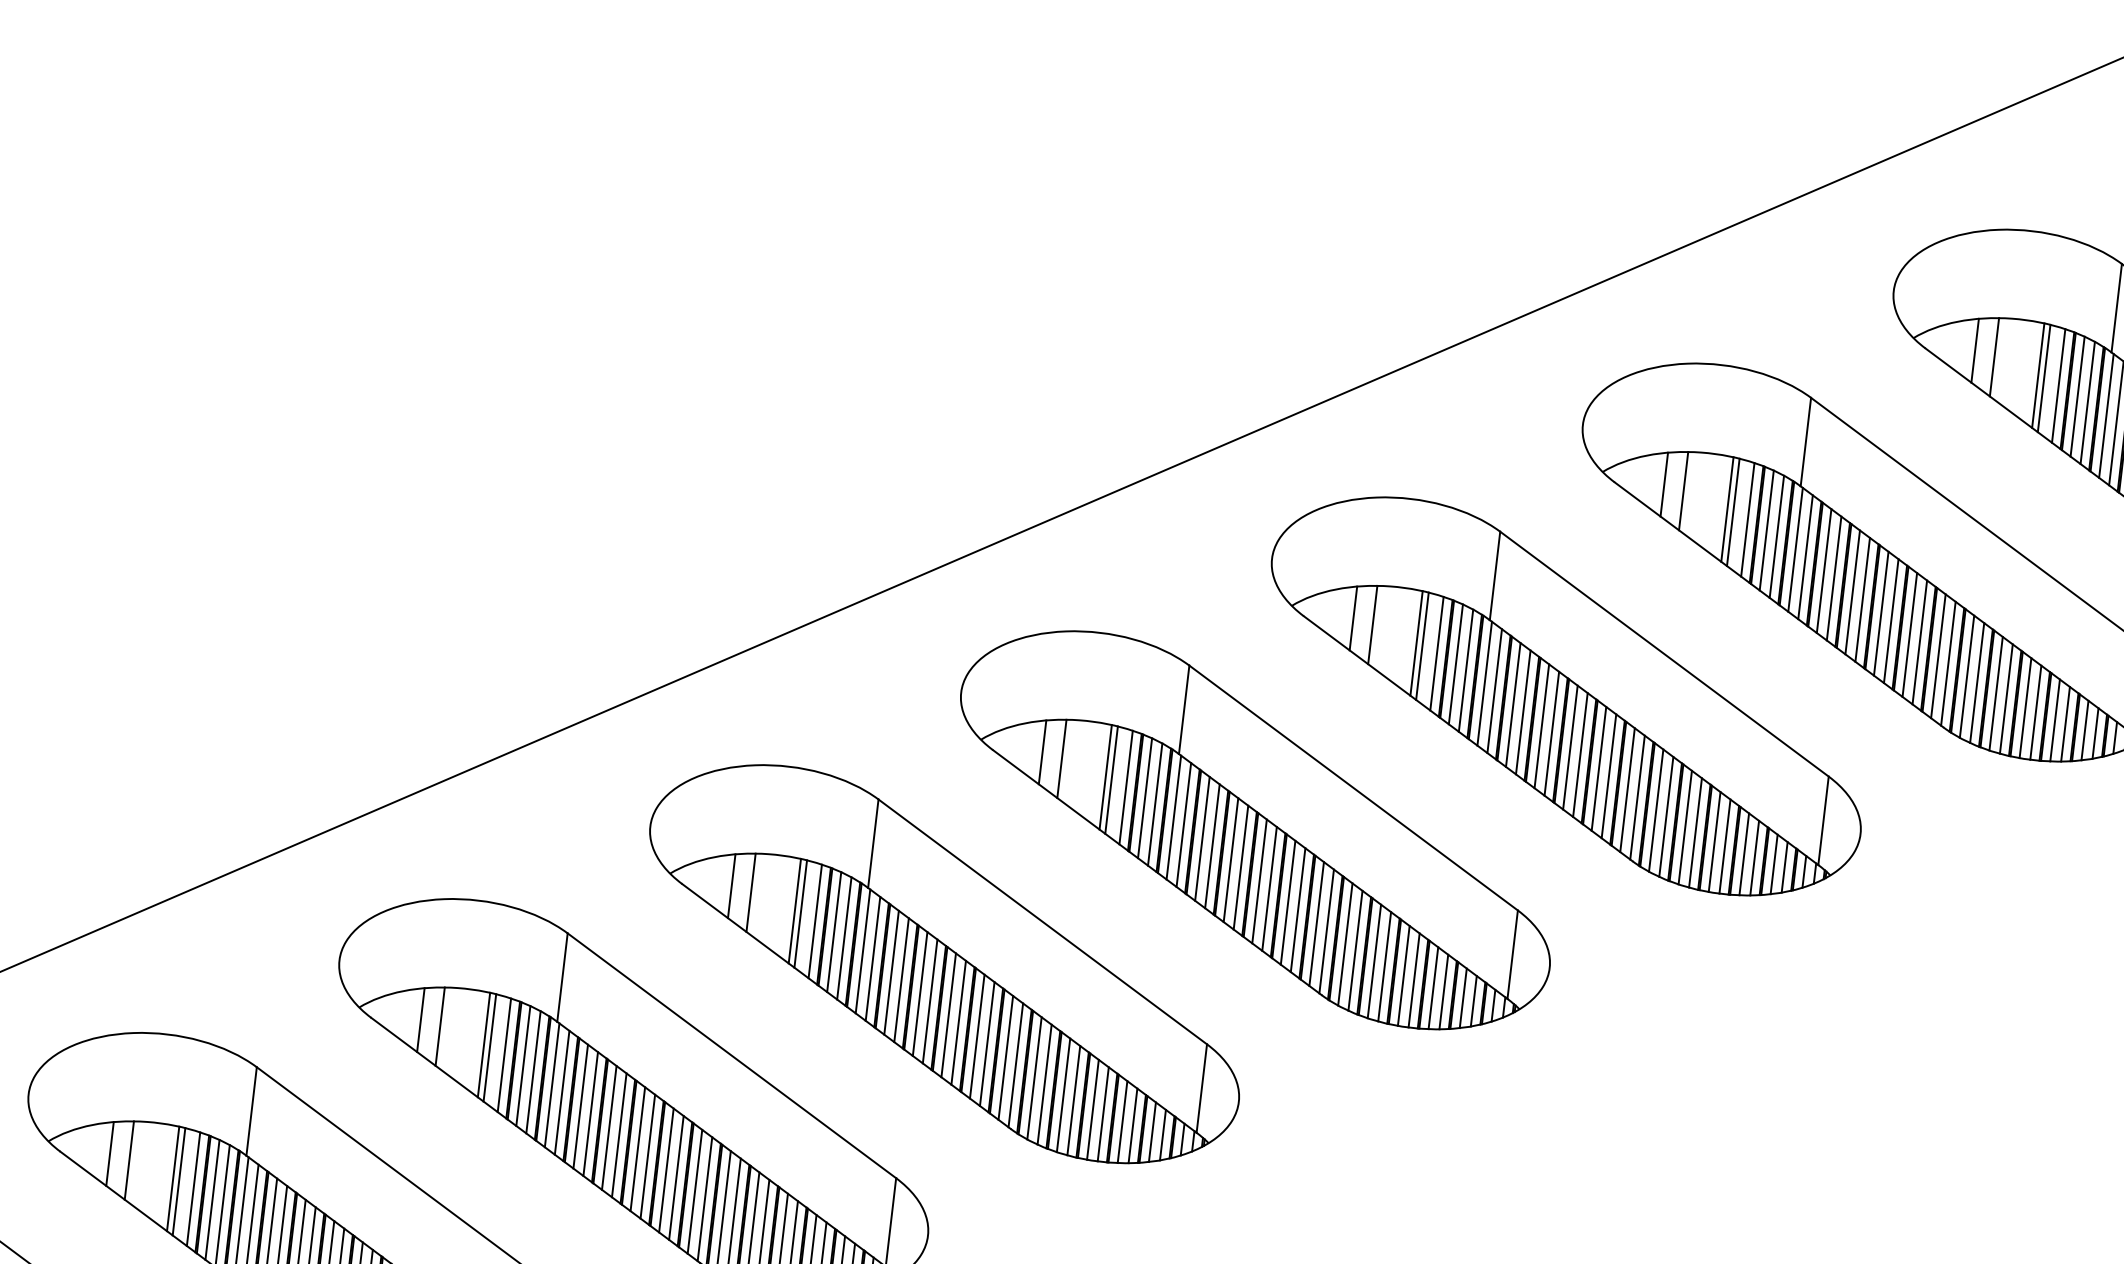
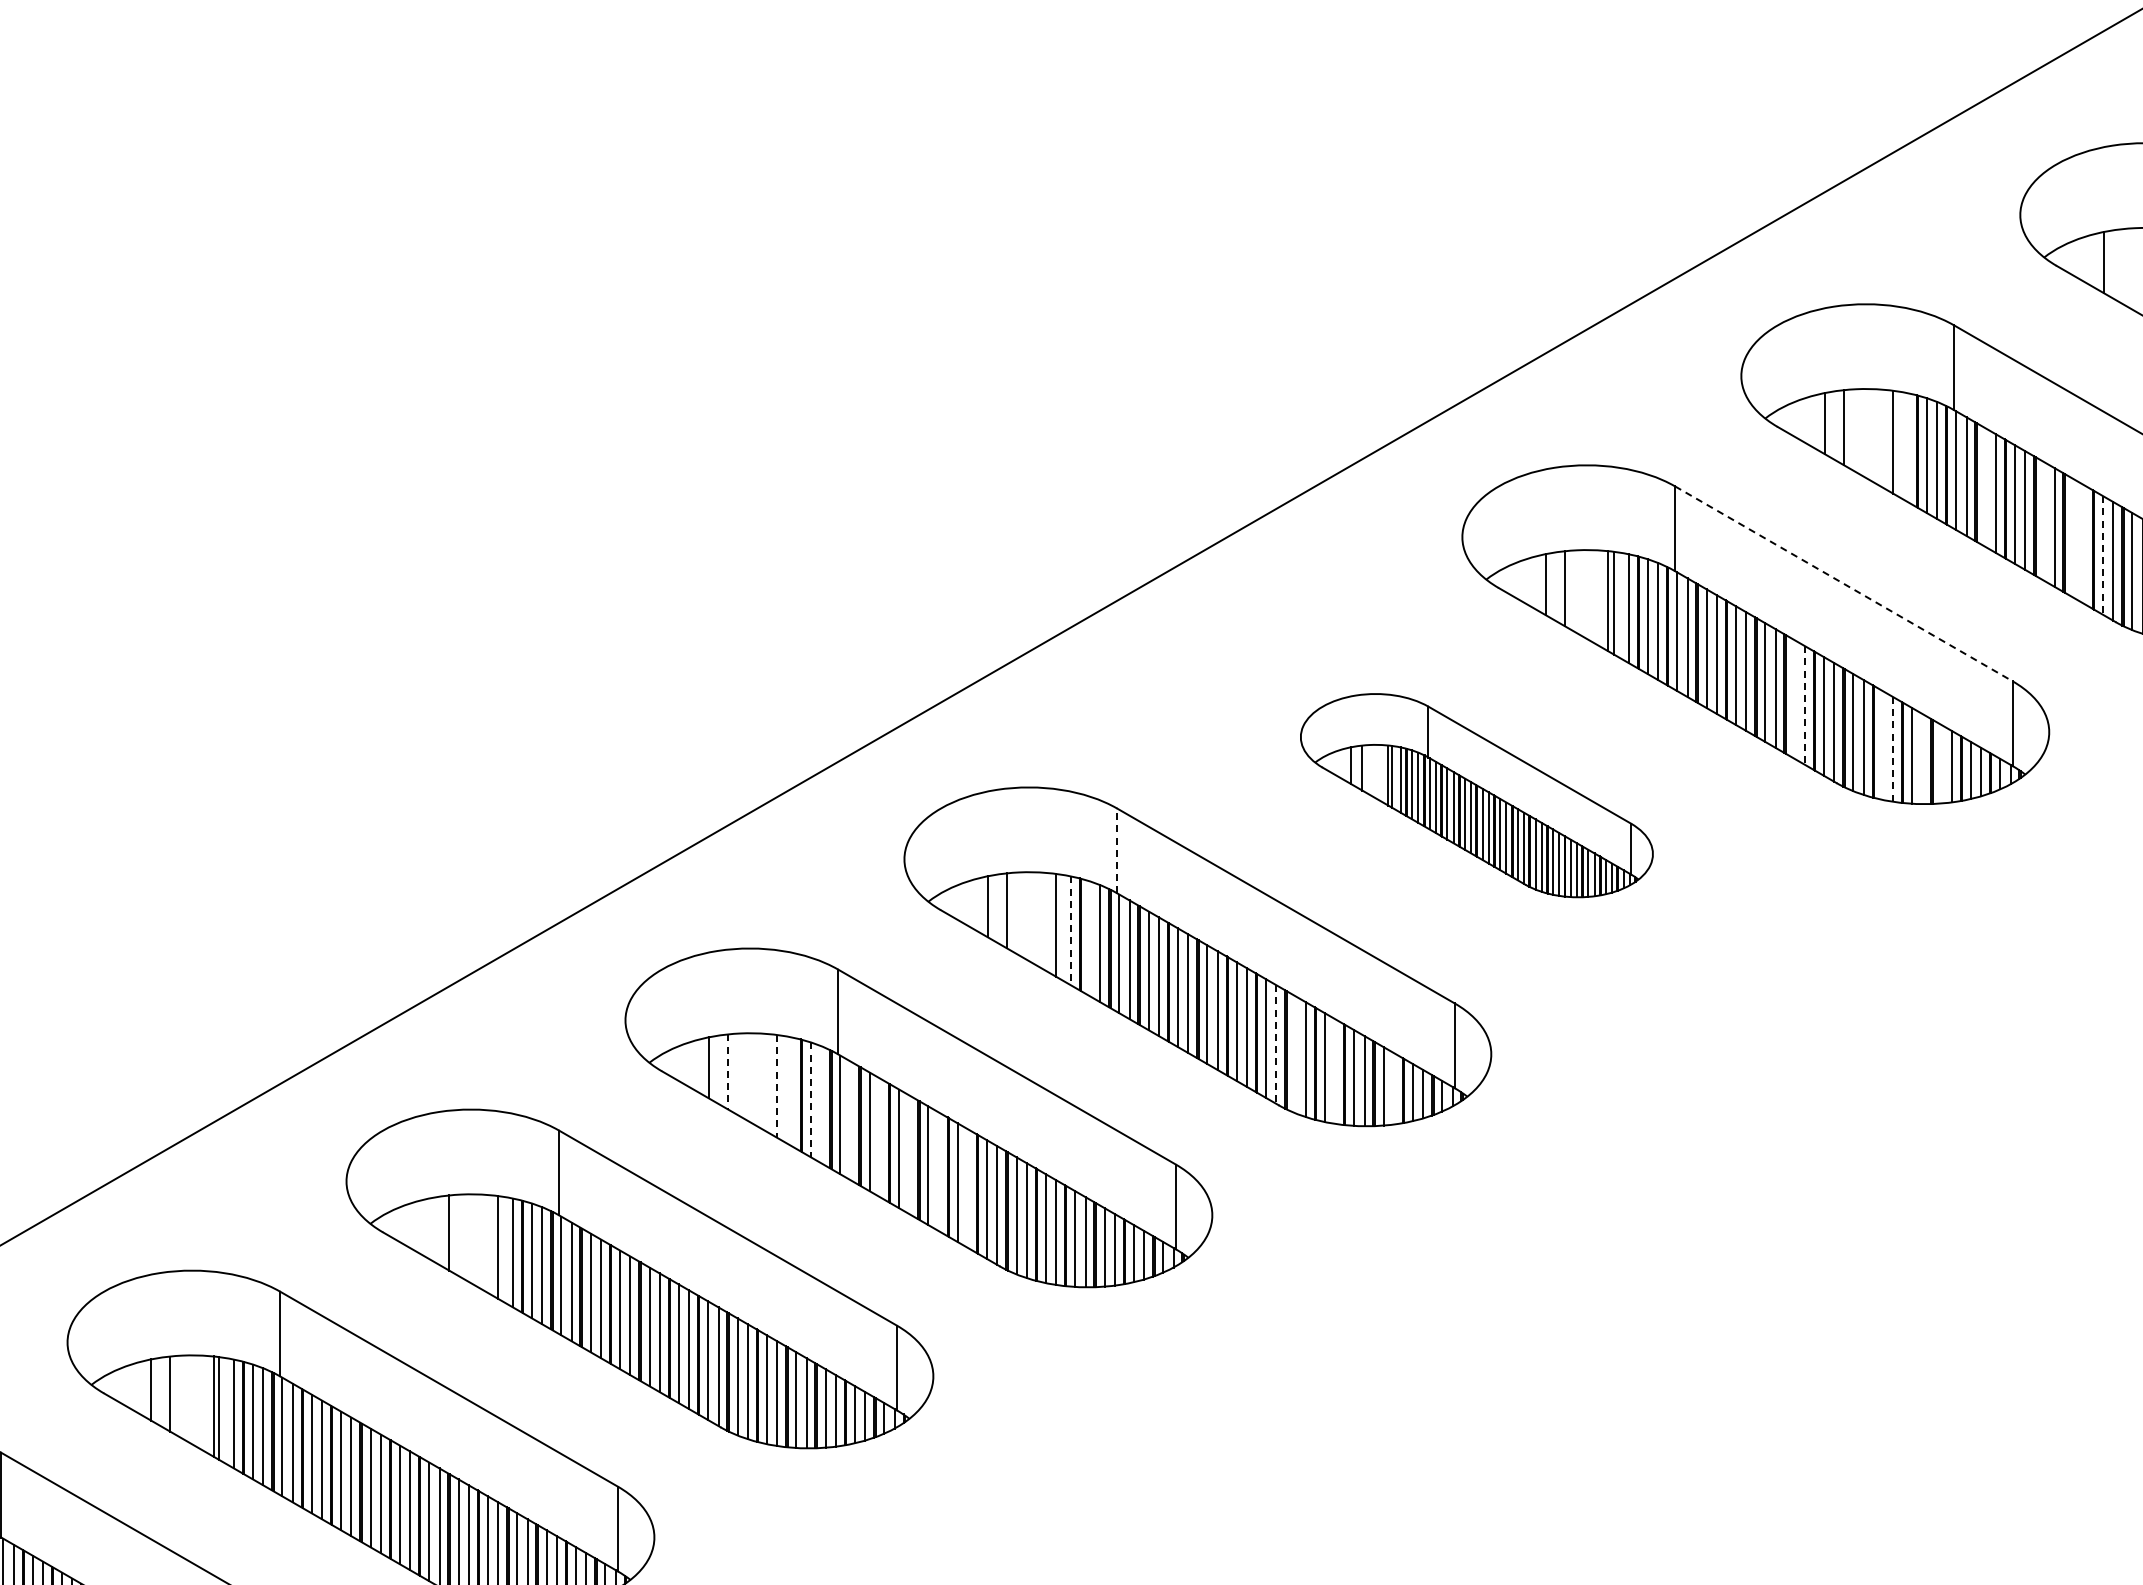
line: (1994, 357) -> (2122, 266), removed
line: (1727, 509) -> (1887, 440), removed
line: (1747, 519) -> (1907, 447), removed
line: (1824, 570) -> (1985, 487), removed
line: (1881, 613) -> (2044, 521), removed
line: (1909, 634) -> (2073, 538), removed
line: (1919, 642) -> (2083, 544), removed
line: (1664, 653) -> (1843, 583), solid -> dashed
line: (1938, 656) -> (2103, 555), solid -> dashed
line: (1598, 768) -> (1794, 699), removed
line: (1609, 777) -> (1805, 706), solid -> dashed
line: (1684, 827) -> (1882, 745), removed
part: (1255, 829) -> (1476, 795), size x0.6
line: (1695, 833) -> (1893, 749), solid -> dashed
line: (873, 843) -> (1117, 850), solid -> dashed
line: (1725, 846) -> (1922, 758), removed
line: (1744, 854) -> (1941, 764), removed
line: (794, 911) -> (1050, 923), removed
line: (814, 922) -> (1070, 931), solid -> dashed
line: (833, 931) -> (1089, 938), removed
line: (440, 1026) -> (728, 1071), solid -> dashed
line: (484, 1045) -> (771, 1084), removed
line: (490, 1047) -> (777, 1086), solid -> dashed
line: (504, 1054) -> (791, 1091), removed
line: (523, 1066) -> (811, 1100), solid -> dashed
line: (1015, 1066) -> (1276, 1045), solid -> dashed
line: (533, 1072) -> (821, 1104), removed
line: (1034, 1078) -> (1295, 1054), removed
line: (562, 1092) -> (850, 1120), removed
line: (1074, 1100) -> (1335, 1071), removed
line: (591, 1113) -> (880, 1137), removed
line: (1132, 1125) -> (1393, 1088), removed
line: (619, 1135) -> (909, 1154), removed
line: (110, 1153) -> (430, 1228), removed
line: (647, 1156) -> (938, 1171), removed
line: (676, 1177) -> (968, 1188), removed
line: (173, 1178) -> (492, 1245), removed

